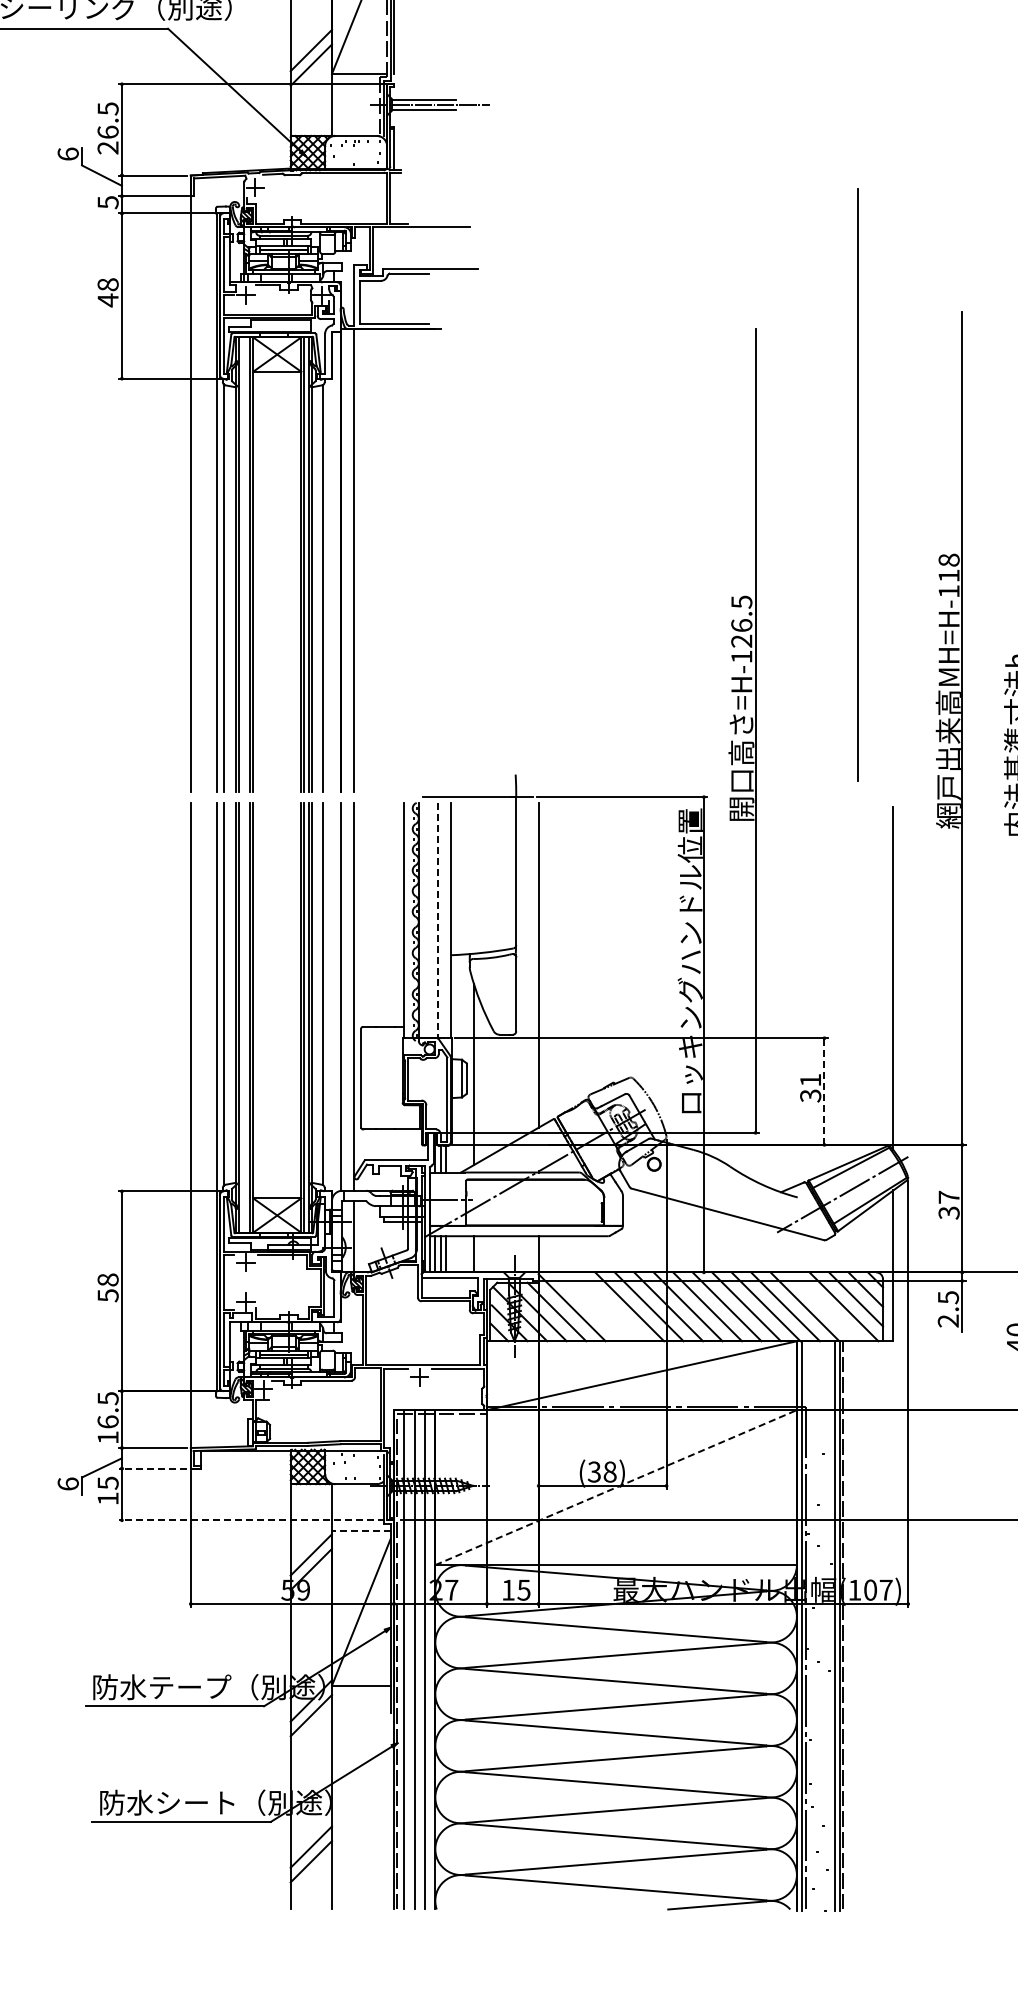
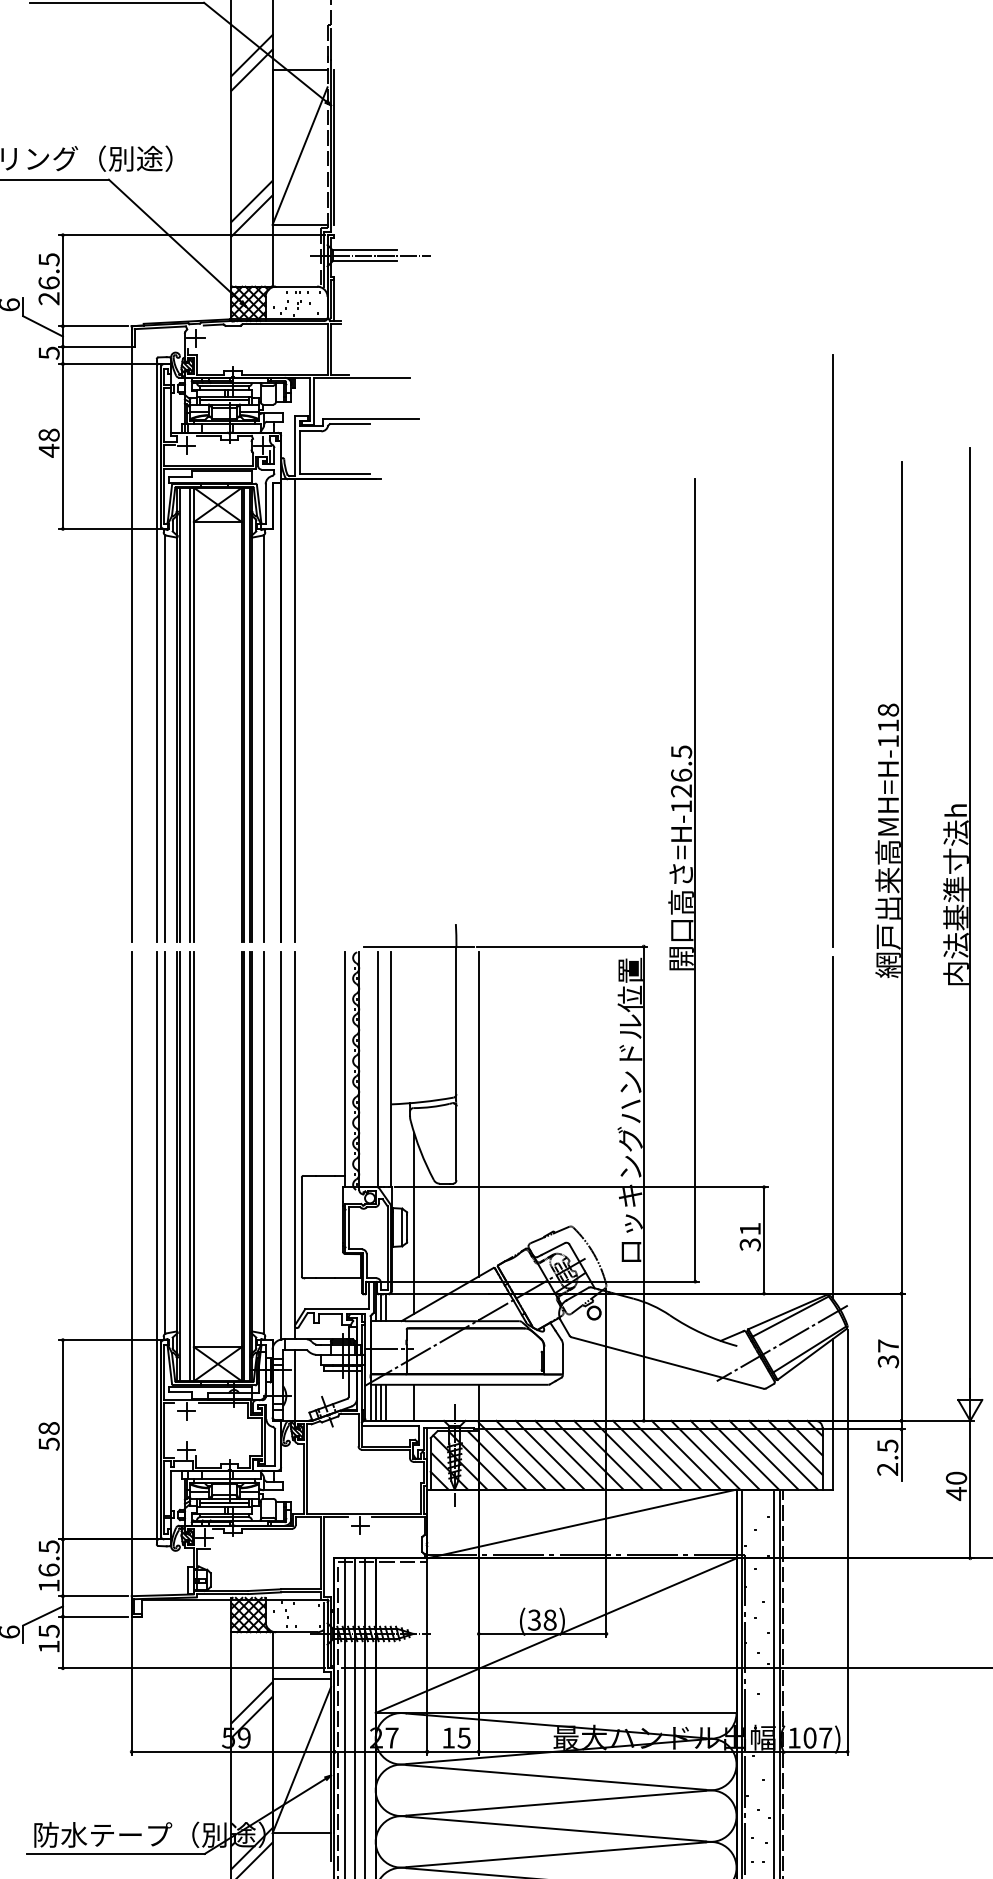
line: (857, 484) -> (831, 650), moved
line: (438, 920) -> (378, 1069), dashed -> solid
line: (824, 1091) -> (764, 1240), dashed -> solid
line: (590, 1306) -> (530, 1454), added
line: (609, 1306) -> (549, 1454), added
line: (824, 1306) -> (764, 1454), added
line: (152, 1468) -> (93, 1616), dashed -> solid
line: (616, 1487) -> (556, 1635), dashed -> solid
line: (251, 1520) -> (192, 1668), dashed -> solid
line: (360, 1530) -> (301, 1678), dashed -> solid

